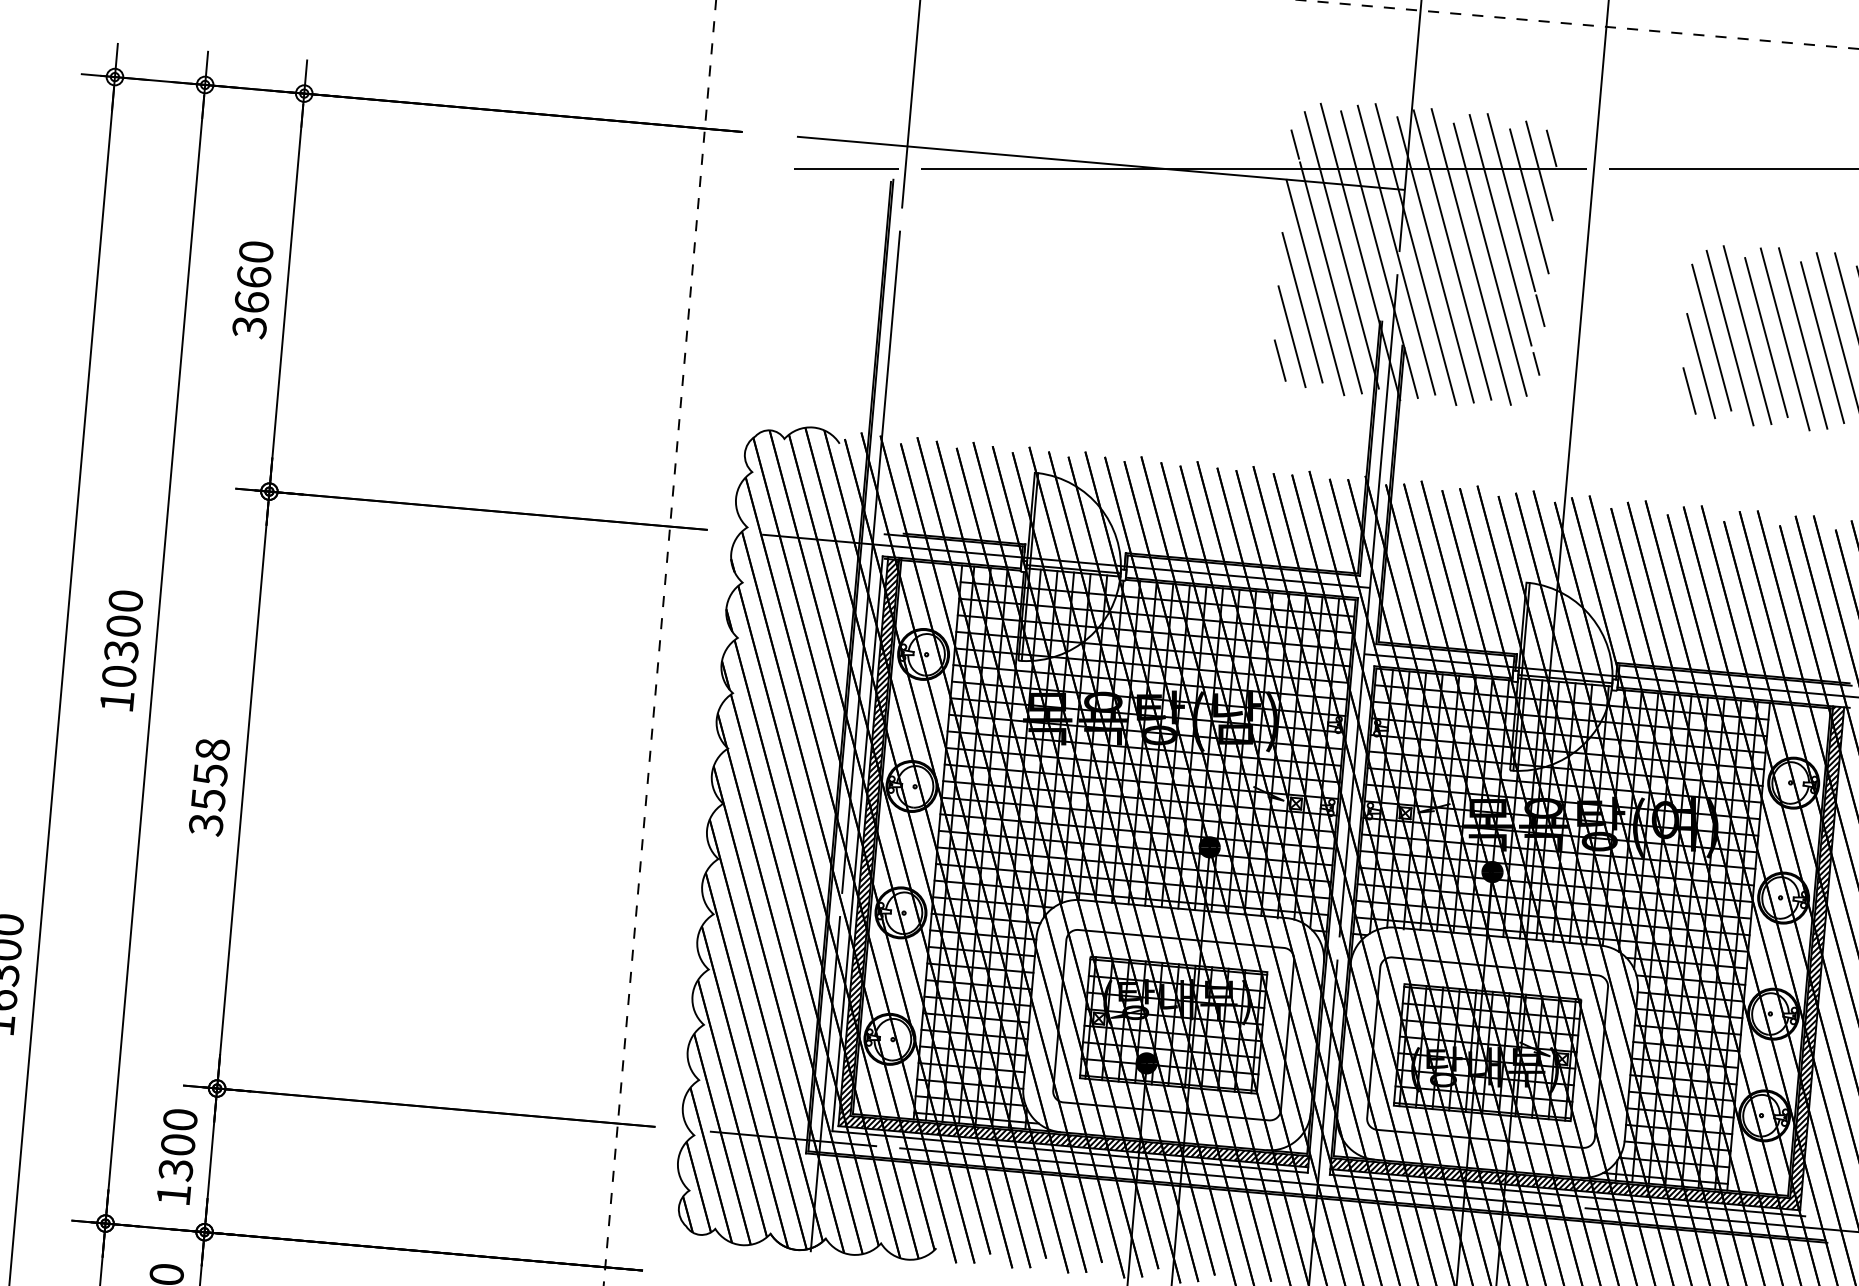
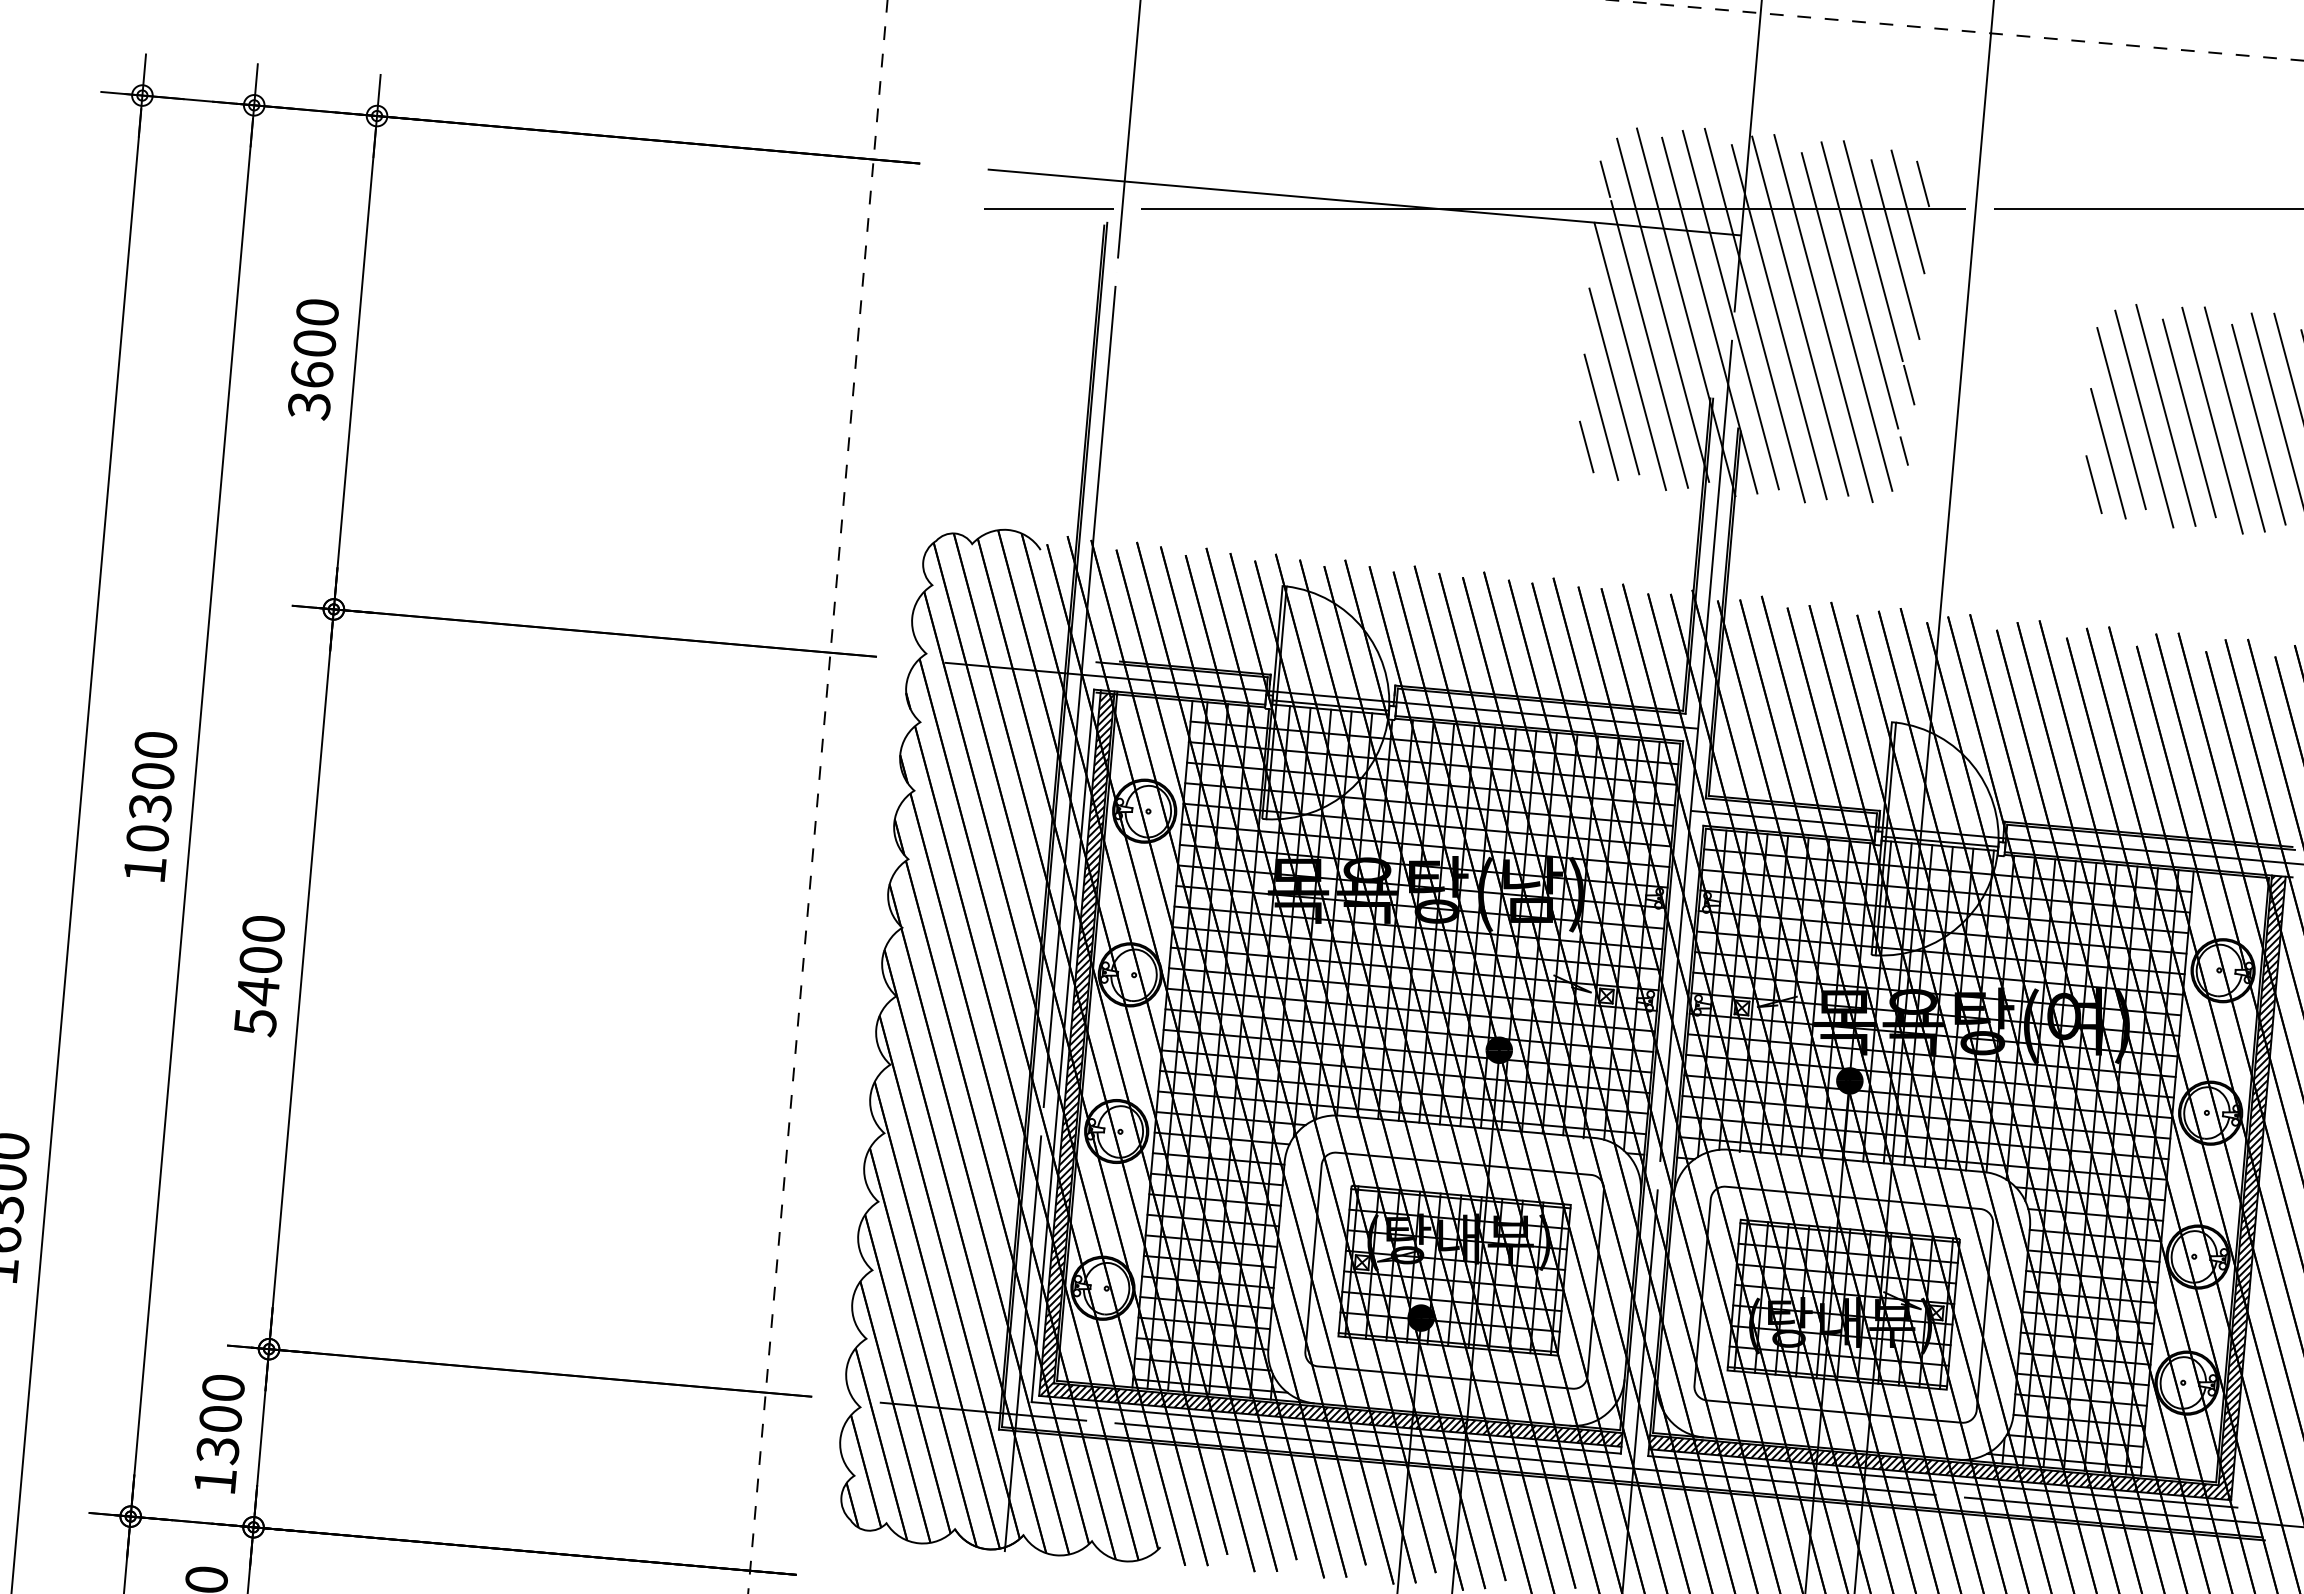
text: (253, 276) -> (314, 342), 3660 -> 3600
text: (209, 787) -> (259, 976), 3558 -> 5400

